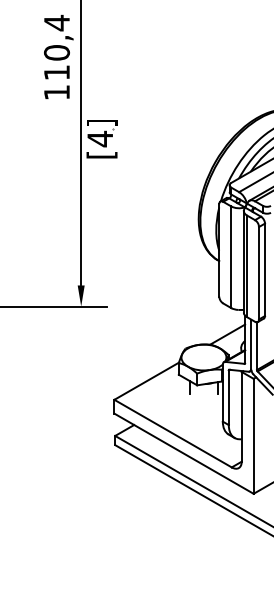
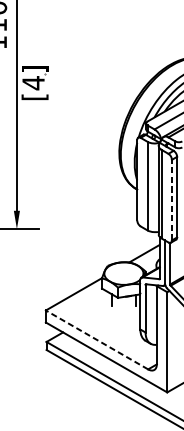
line: (259, 272) -> (172, 199), solid -> dashed
line: (173, 433) -> (97, 339), solid -> dashed

